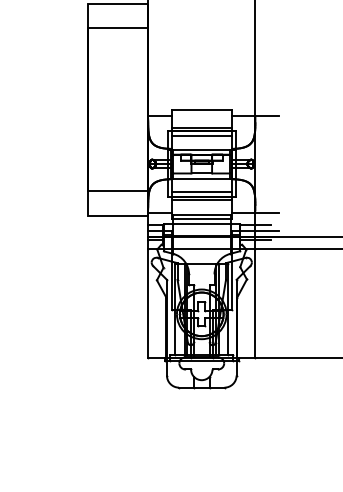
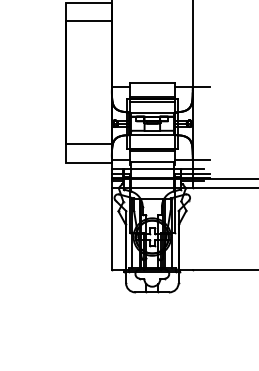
line: (201, 192) -> (152, 145), removed
line: (201, 218) -> (152, 164), removed
line: (255, 302) -> (192, 228), removed

